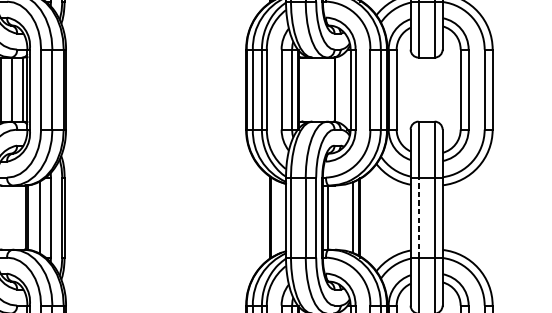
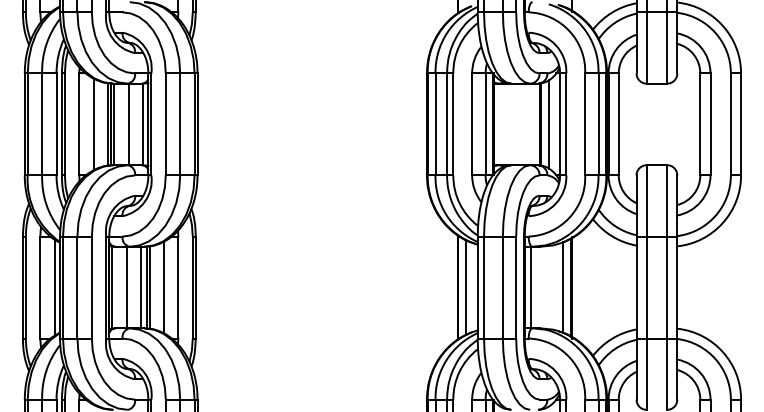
line: (341, 89) -> (548, 124), added
line: (10, 217) -> (126, 287), added
line: (22, 217) -> (141, 287), added
line: (277, 217) -> (466, 287), added
line: (418, 217) -> (646, 287), dashed -> solid

